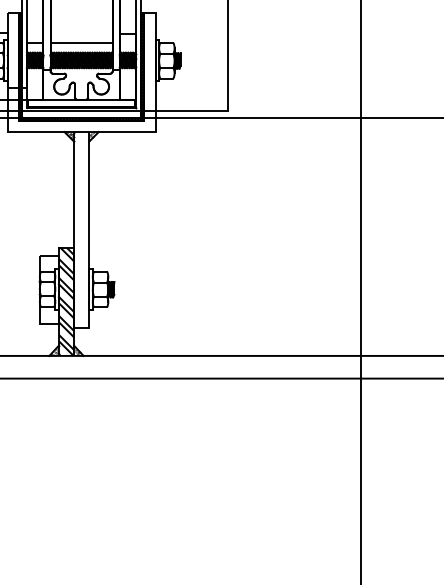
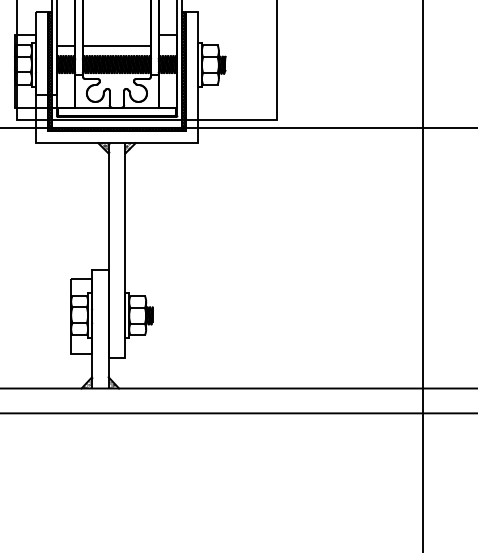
hatch: (66, 301) -> (100, 328), removed

